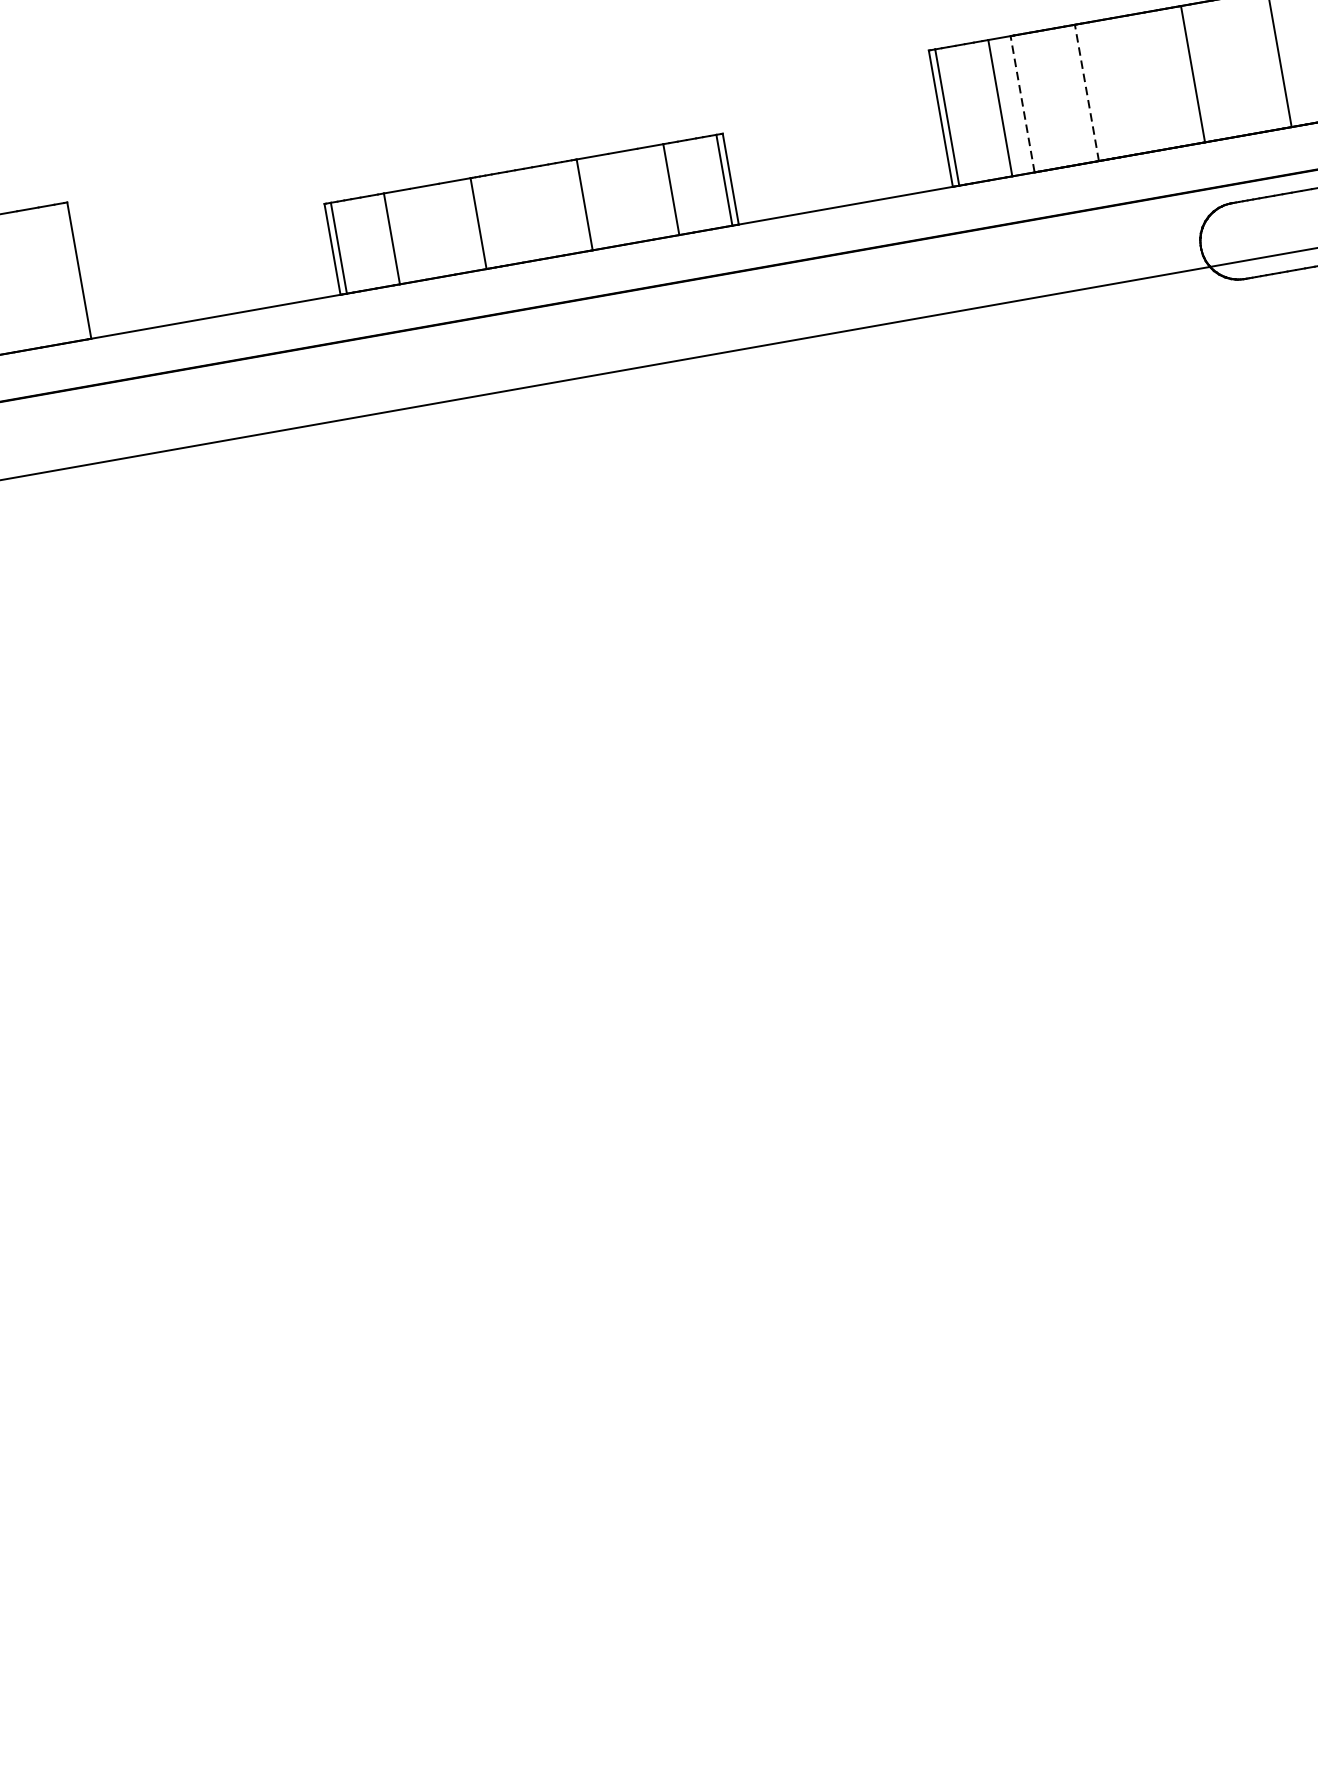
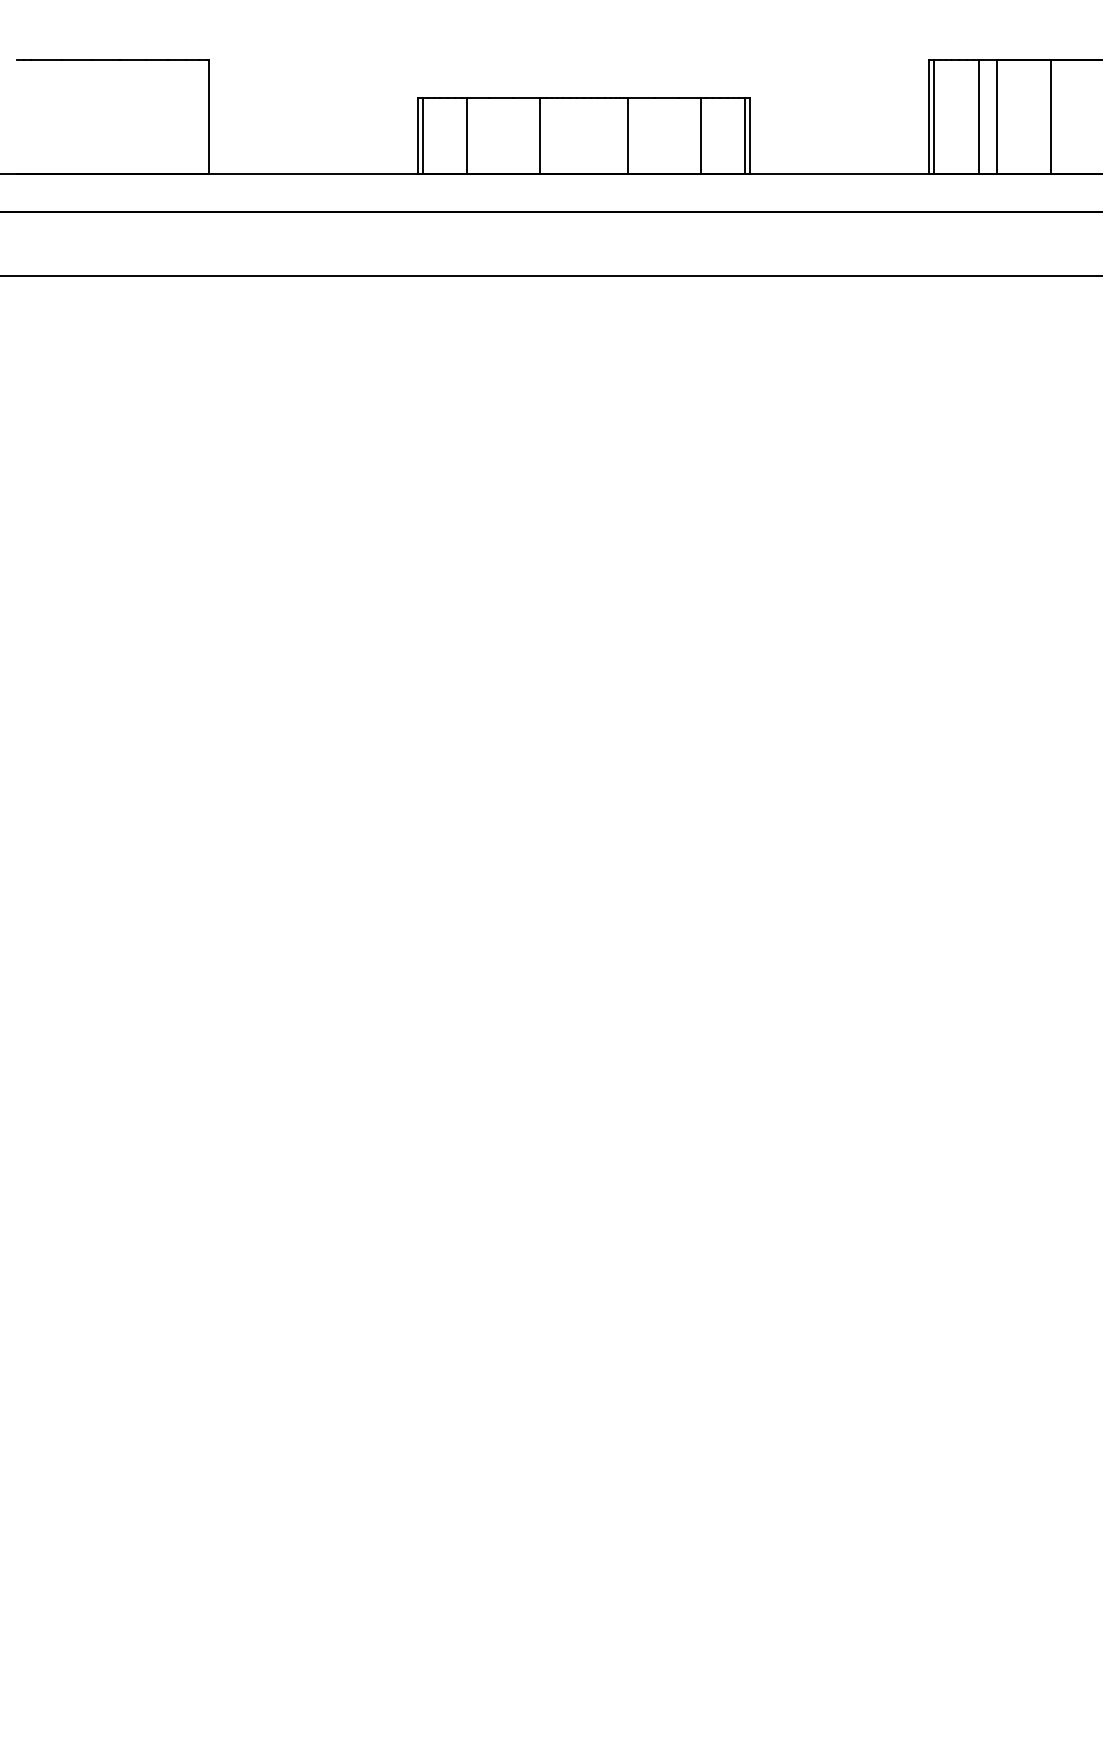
line: (1086, 93) -> (1050, 117), dashed -> solid
line: (1022, 104) -> (997, 117), dashed -> solid

